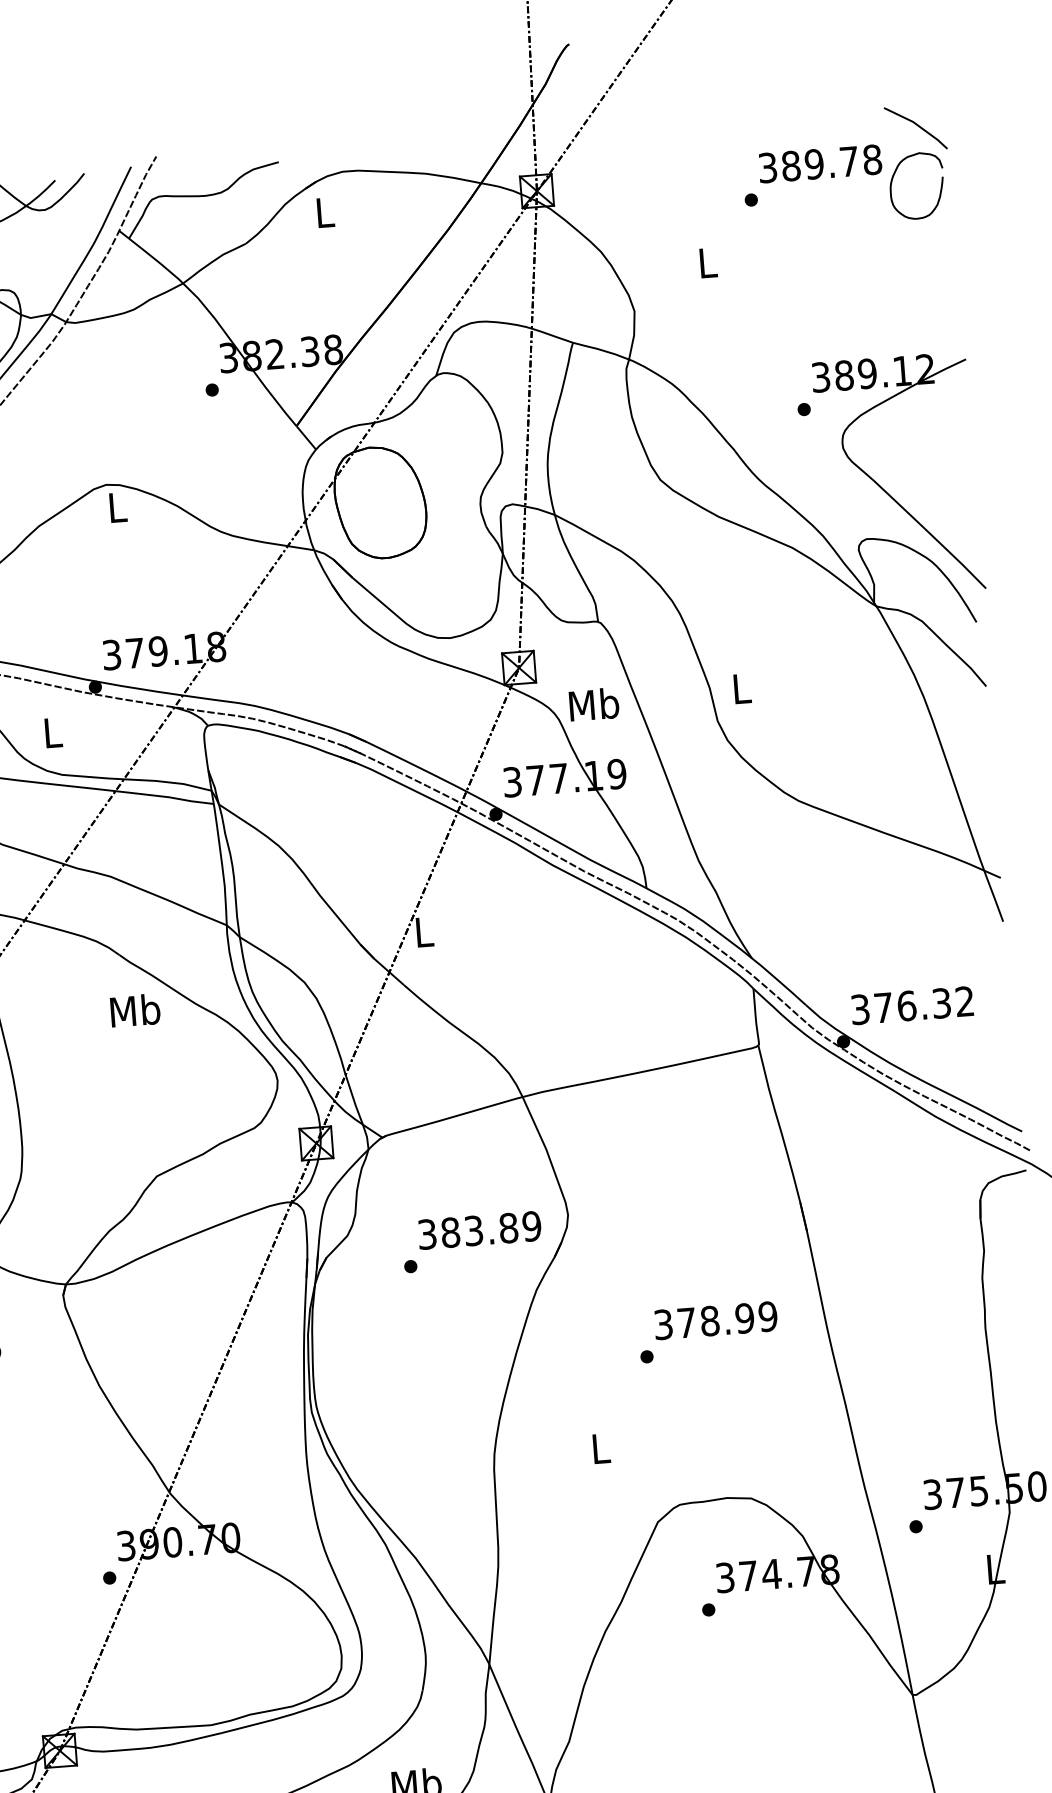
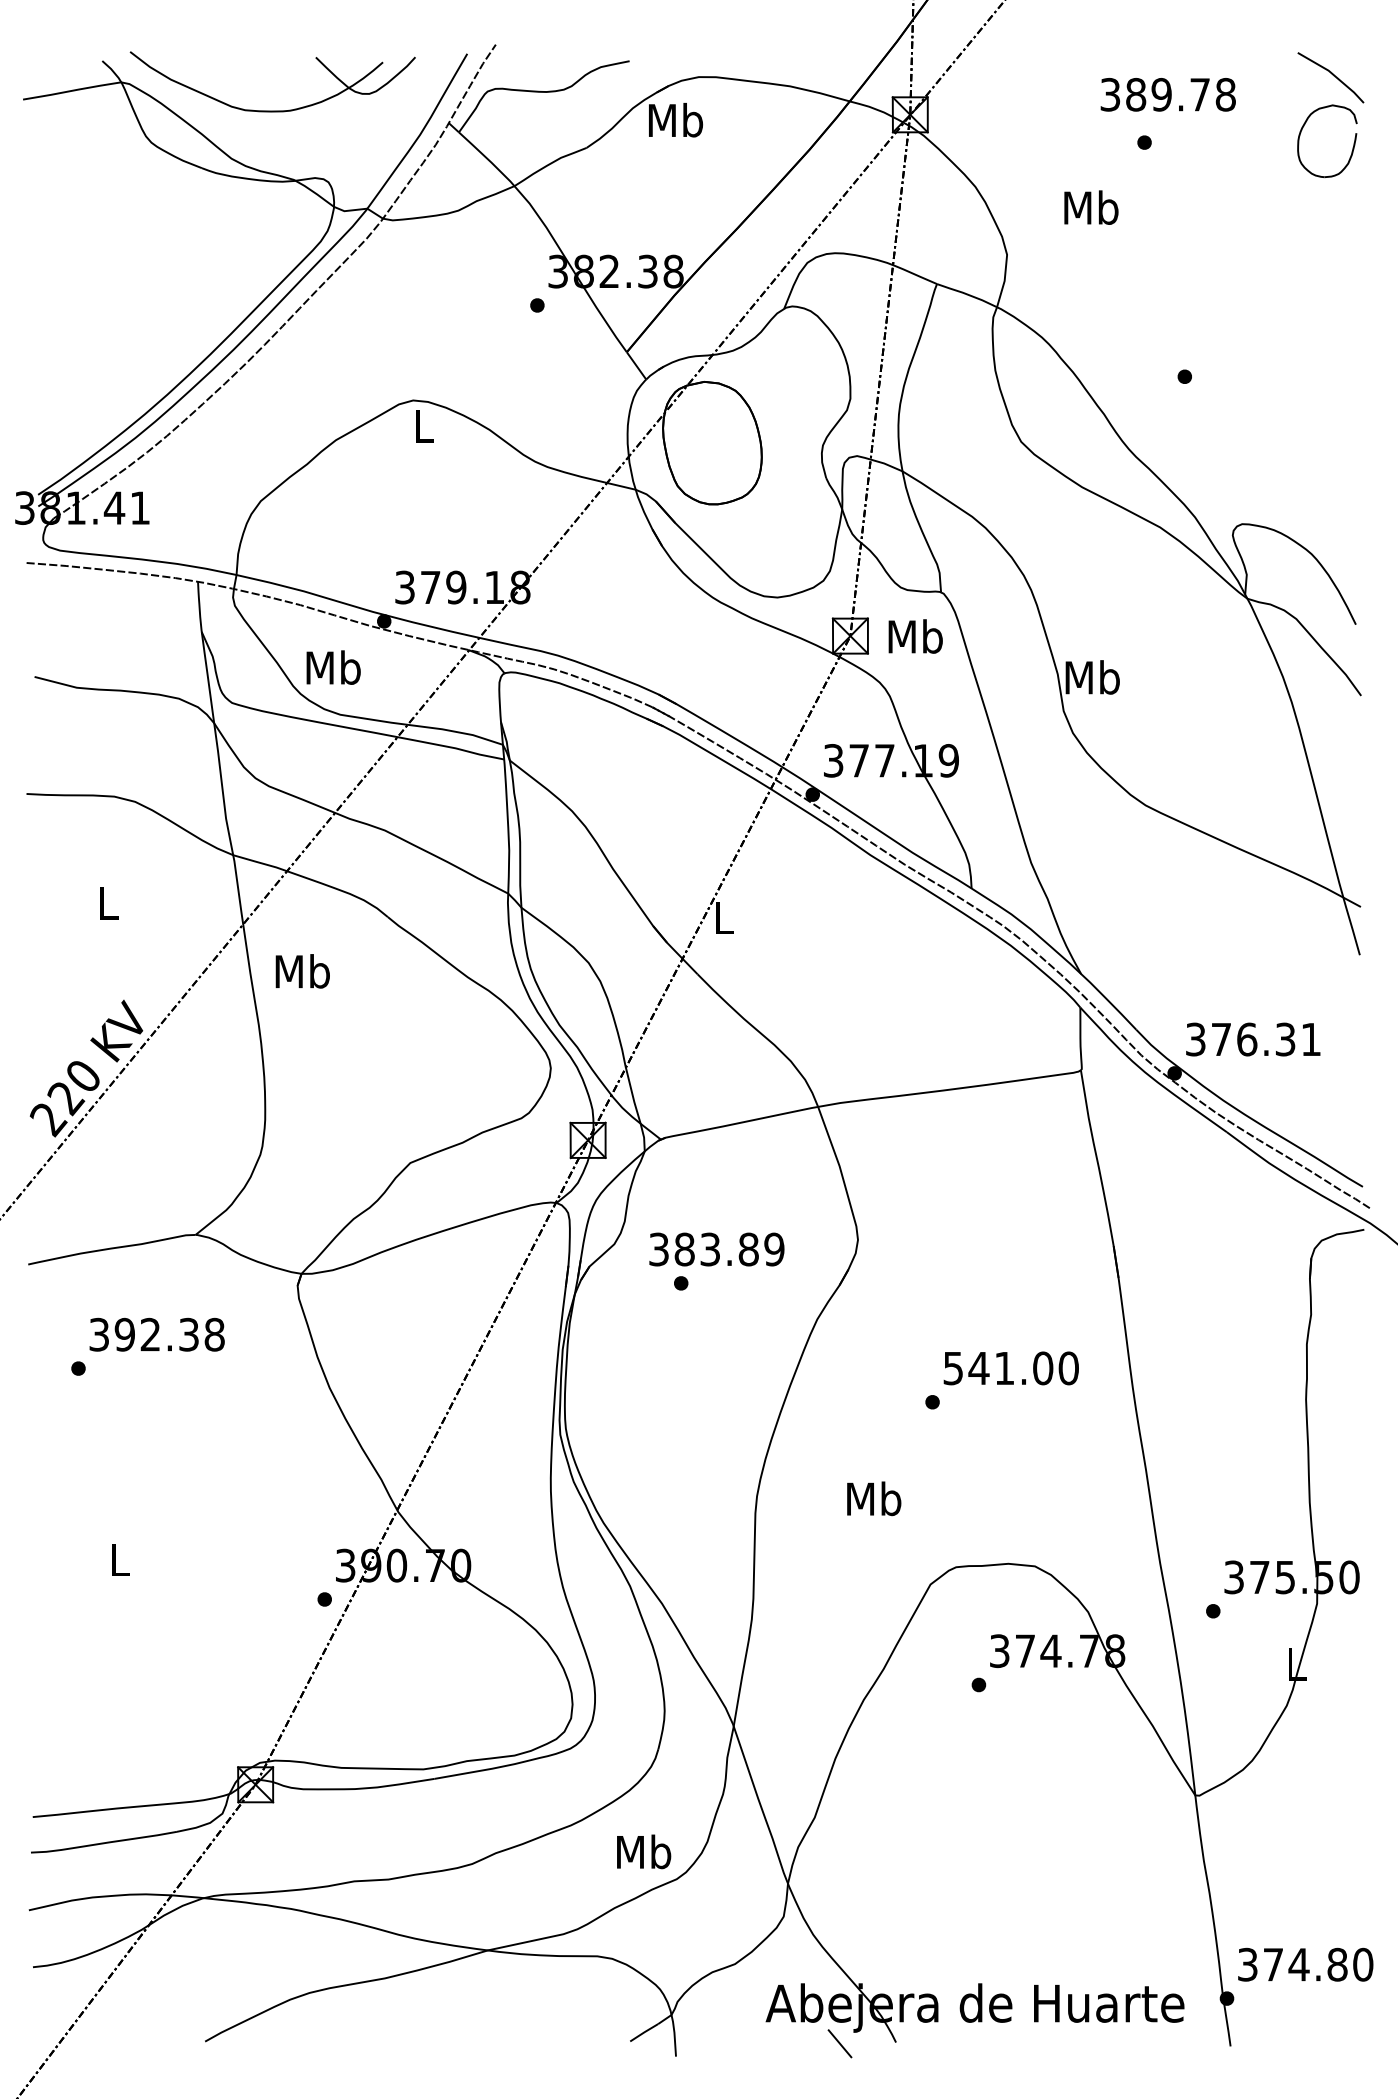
text: (819, 163) -> (1167, 94), moved
text: (325, 211) -> (676, 119), L -> Mb
text: (707, 262) -> (1091, 207), L -> Mb
part: (885, 490) -> (1267, 472), removed
text: (741, 688) -> (1092, 677), L -> Mb
text: (594, 704) -> (915, 636), moved
text: (52, 732) -> (333, 667), L -> Mb
text: (964, 1000) -> (1310, 1038), 376.32 -> 376.31
text: (135, 1010) -> (302, 971), moved
text: (479, 1230) -> (716, 1249), moved
text: (716, 1320) -> (1011, 1368), 378.99 -> 541.00
text: (601, 1448) -> (874, 1498), L -> Mb

